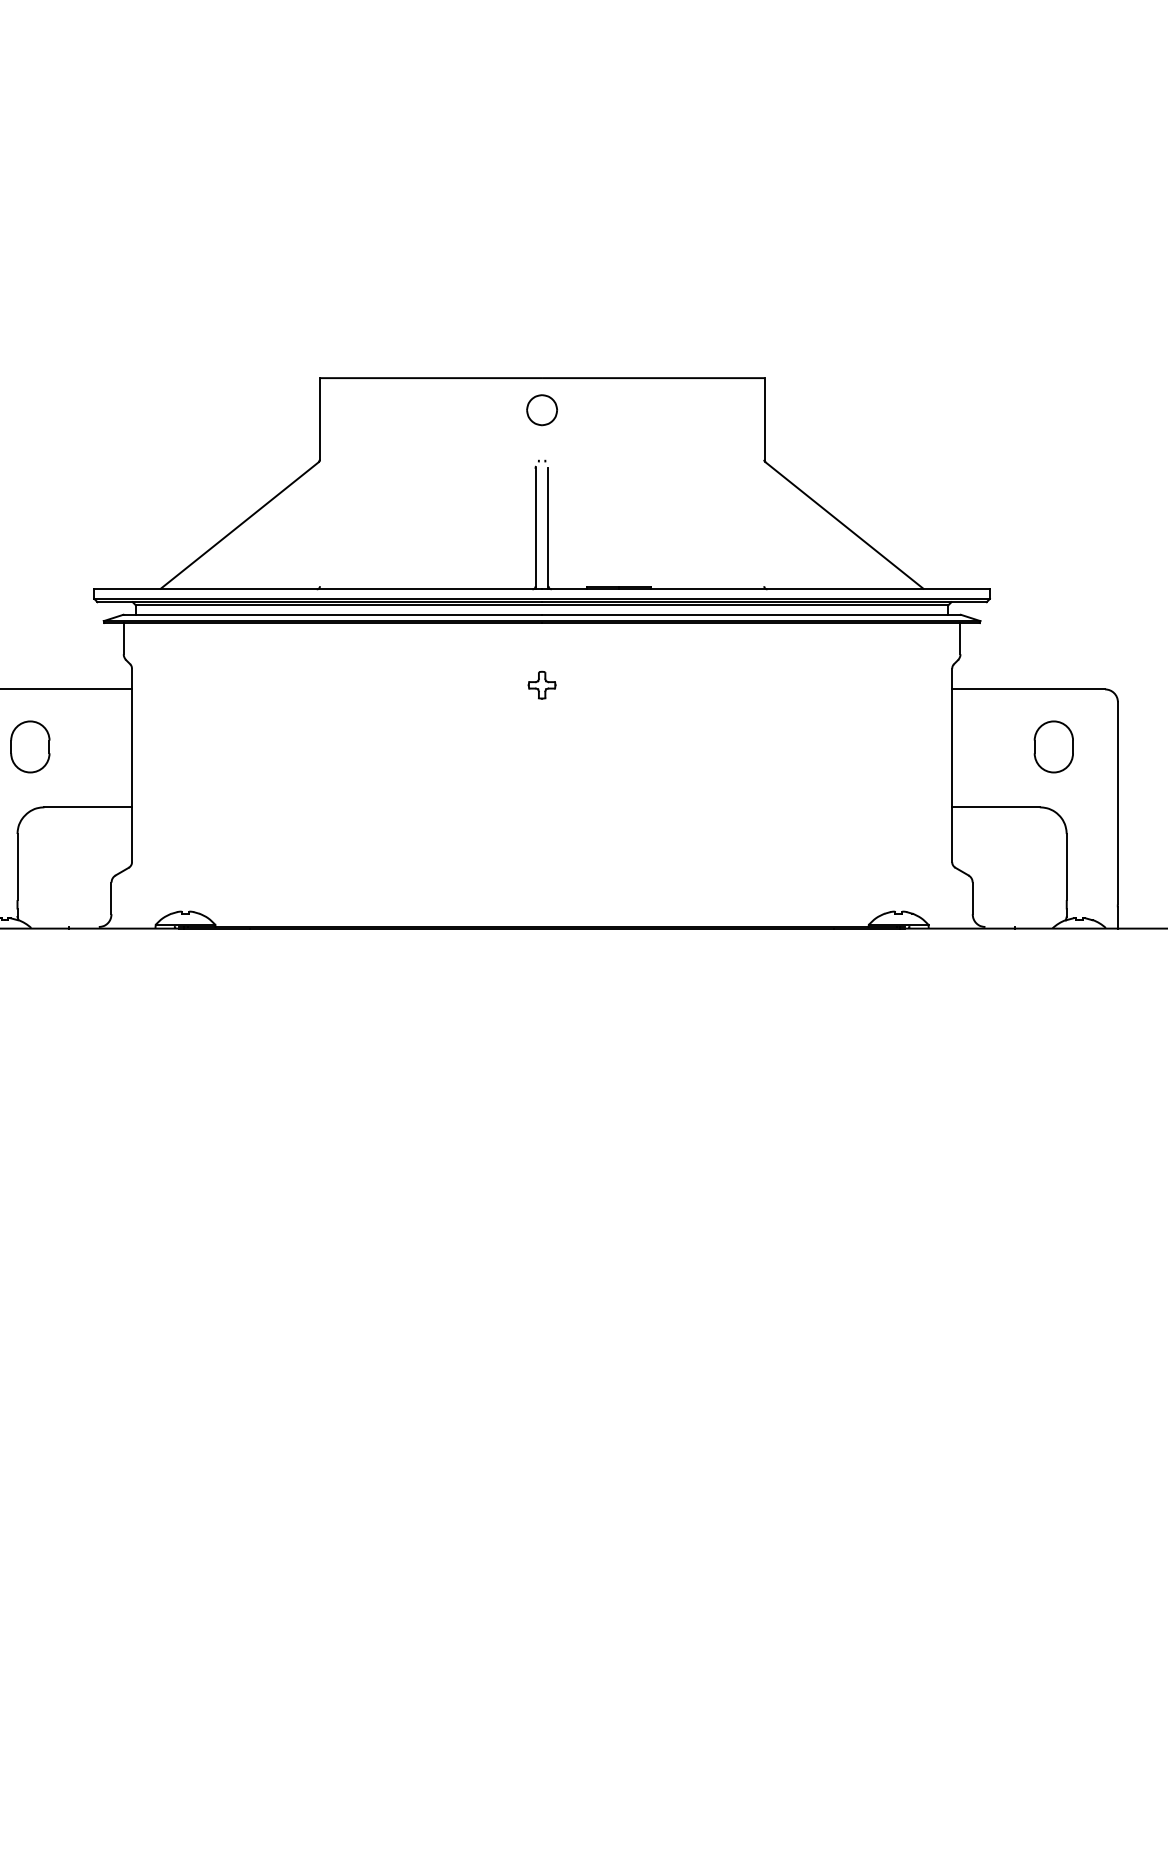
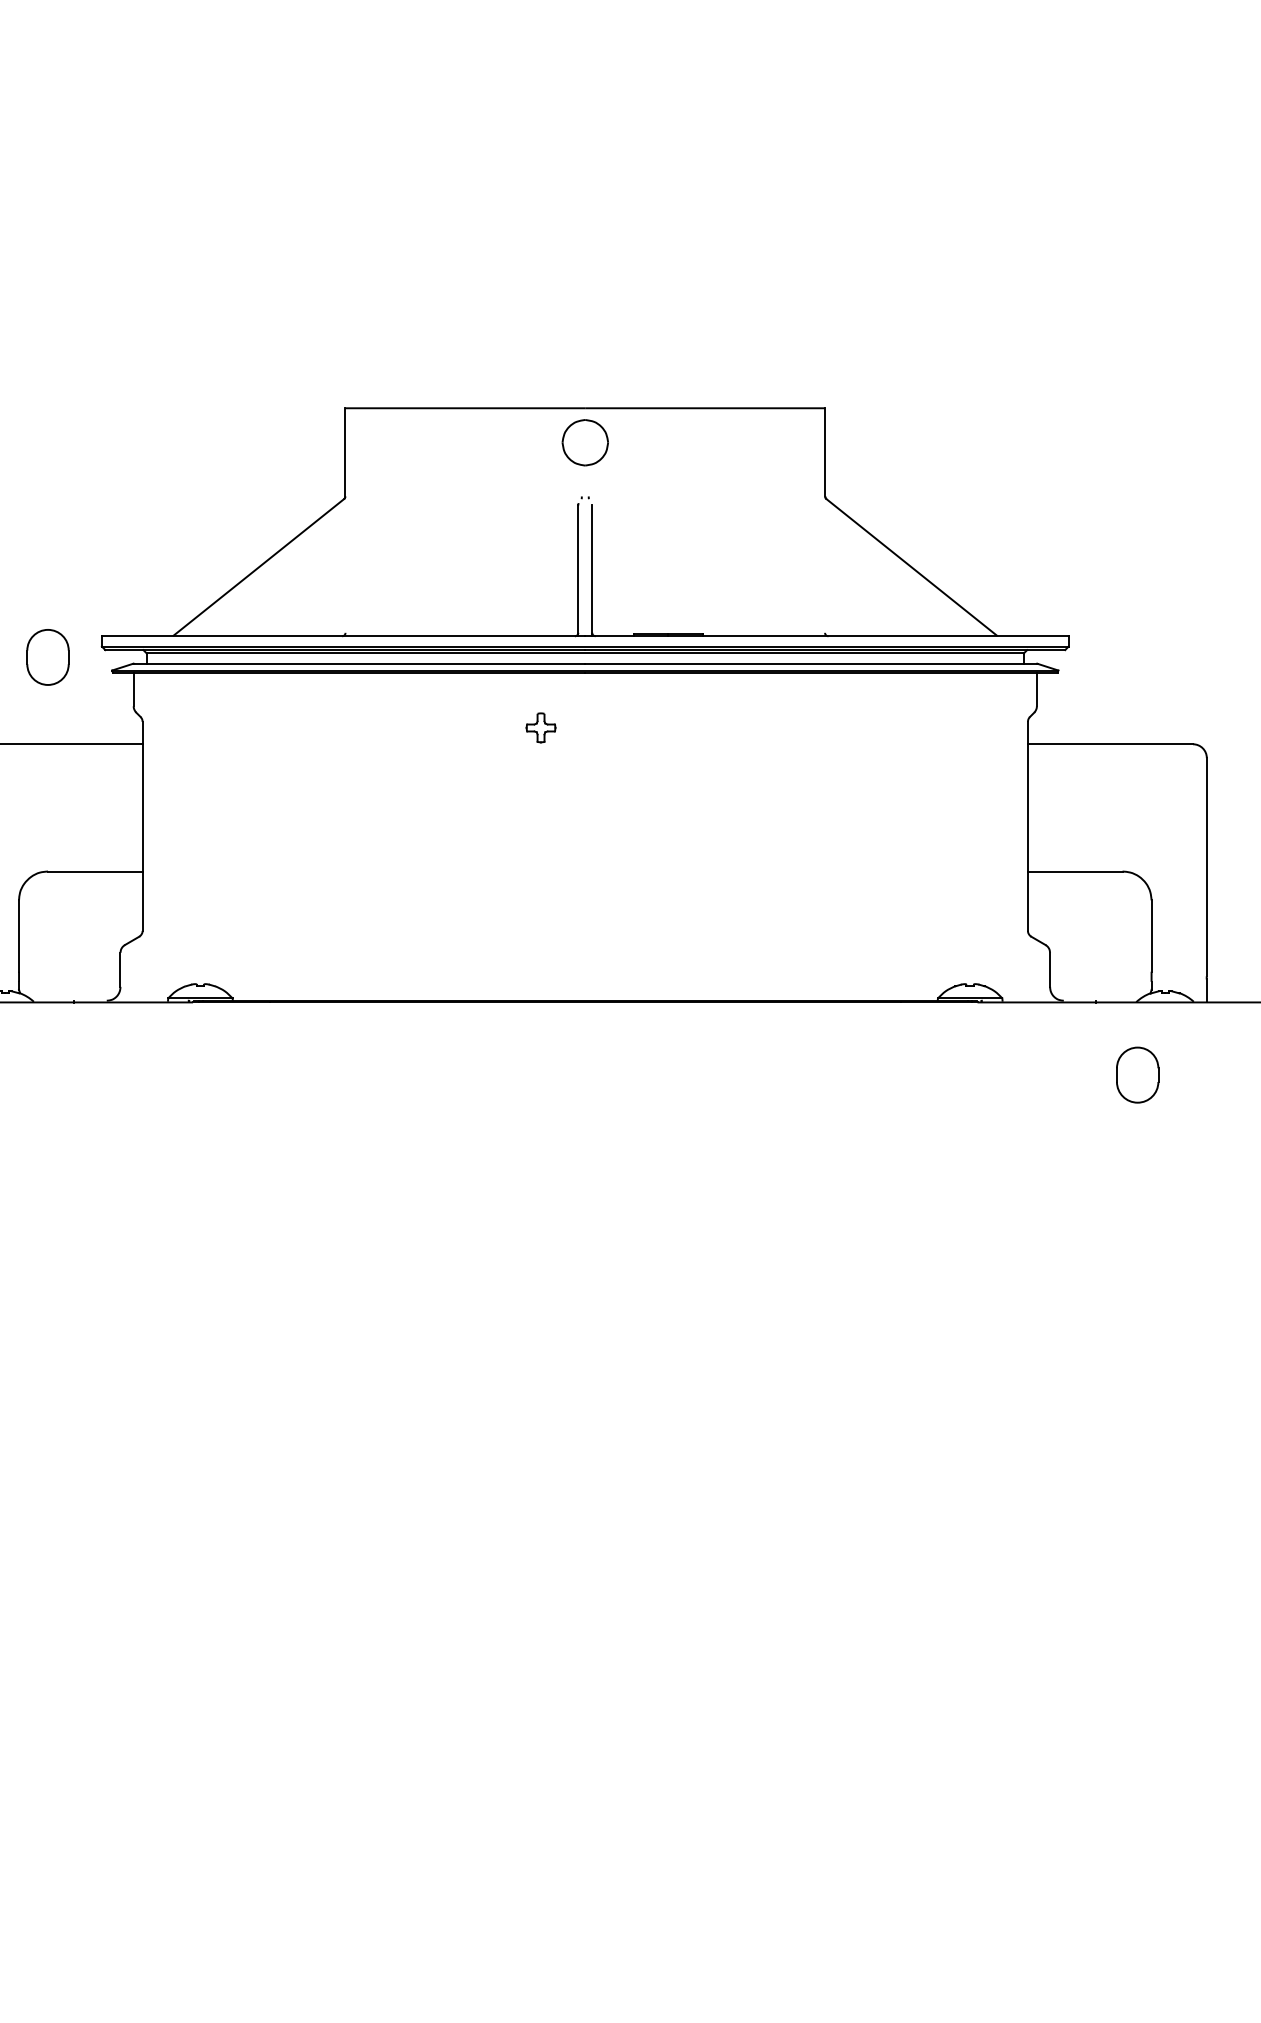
part: (541, 410) -> (584, 443), size x1.4
part: (541, 684) -> (540, 727), moved
part: (30, 746) -> (48, 656), moved
part: (1053, 746) -> (1137, 1074), moved

